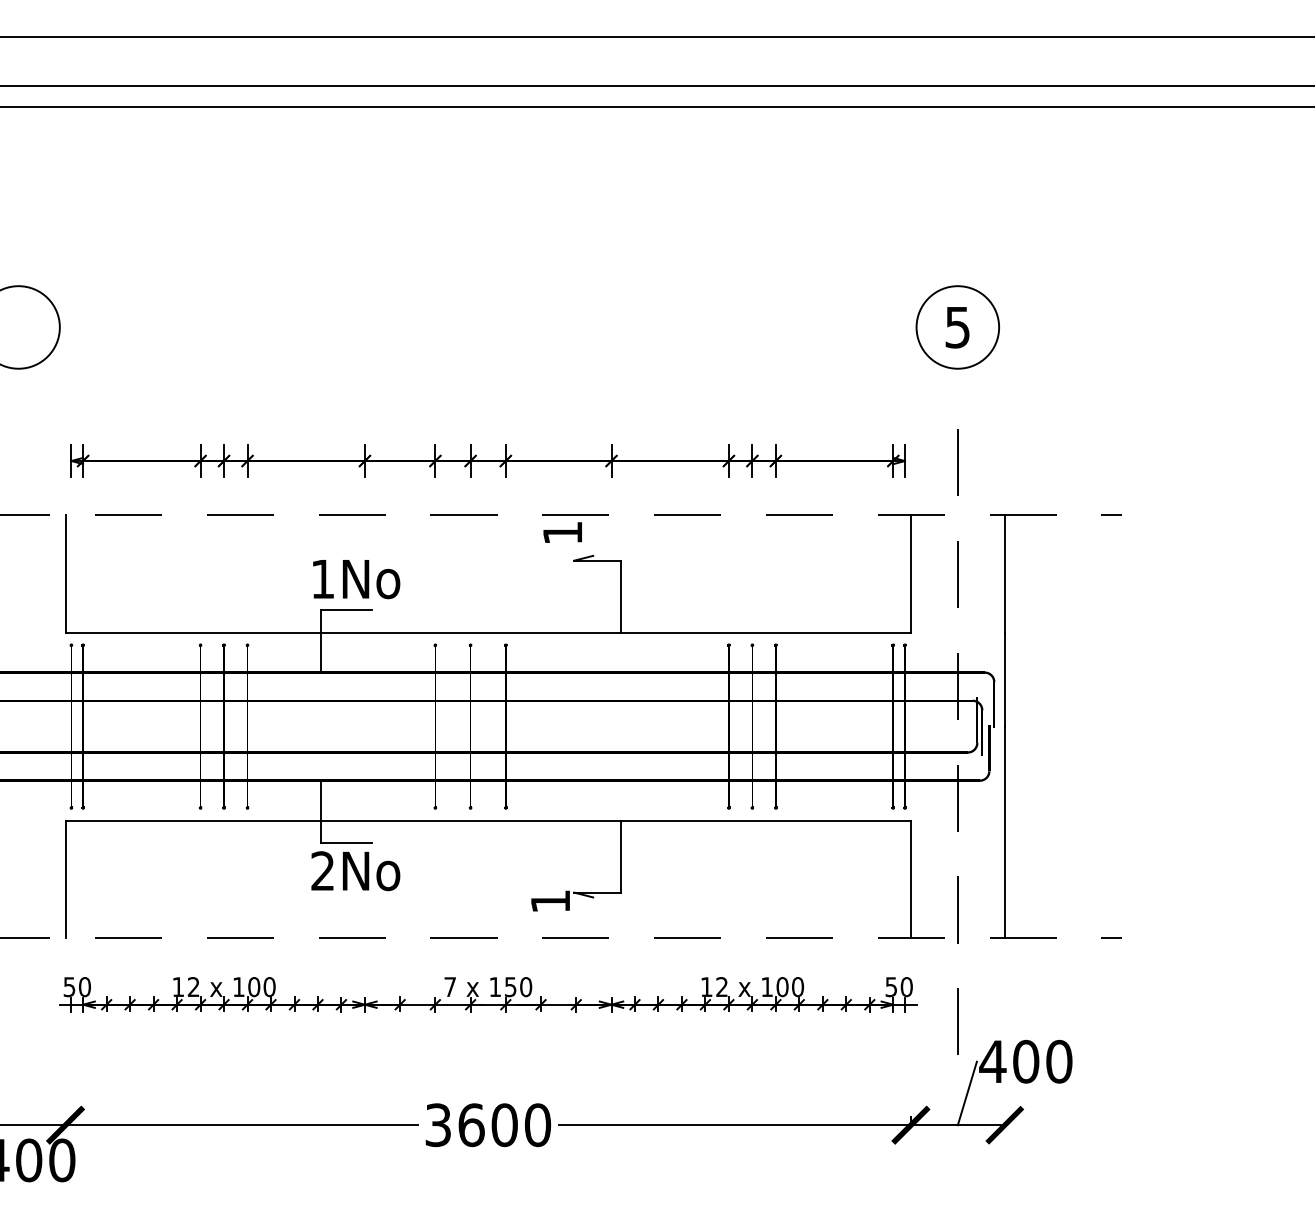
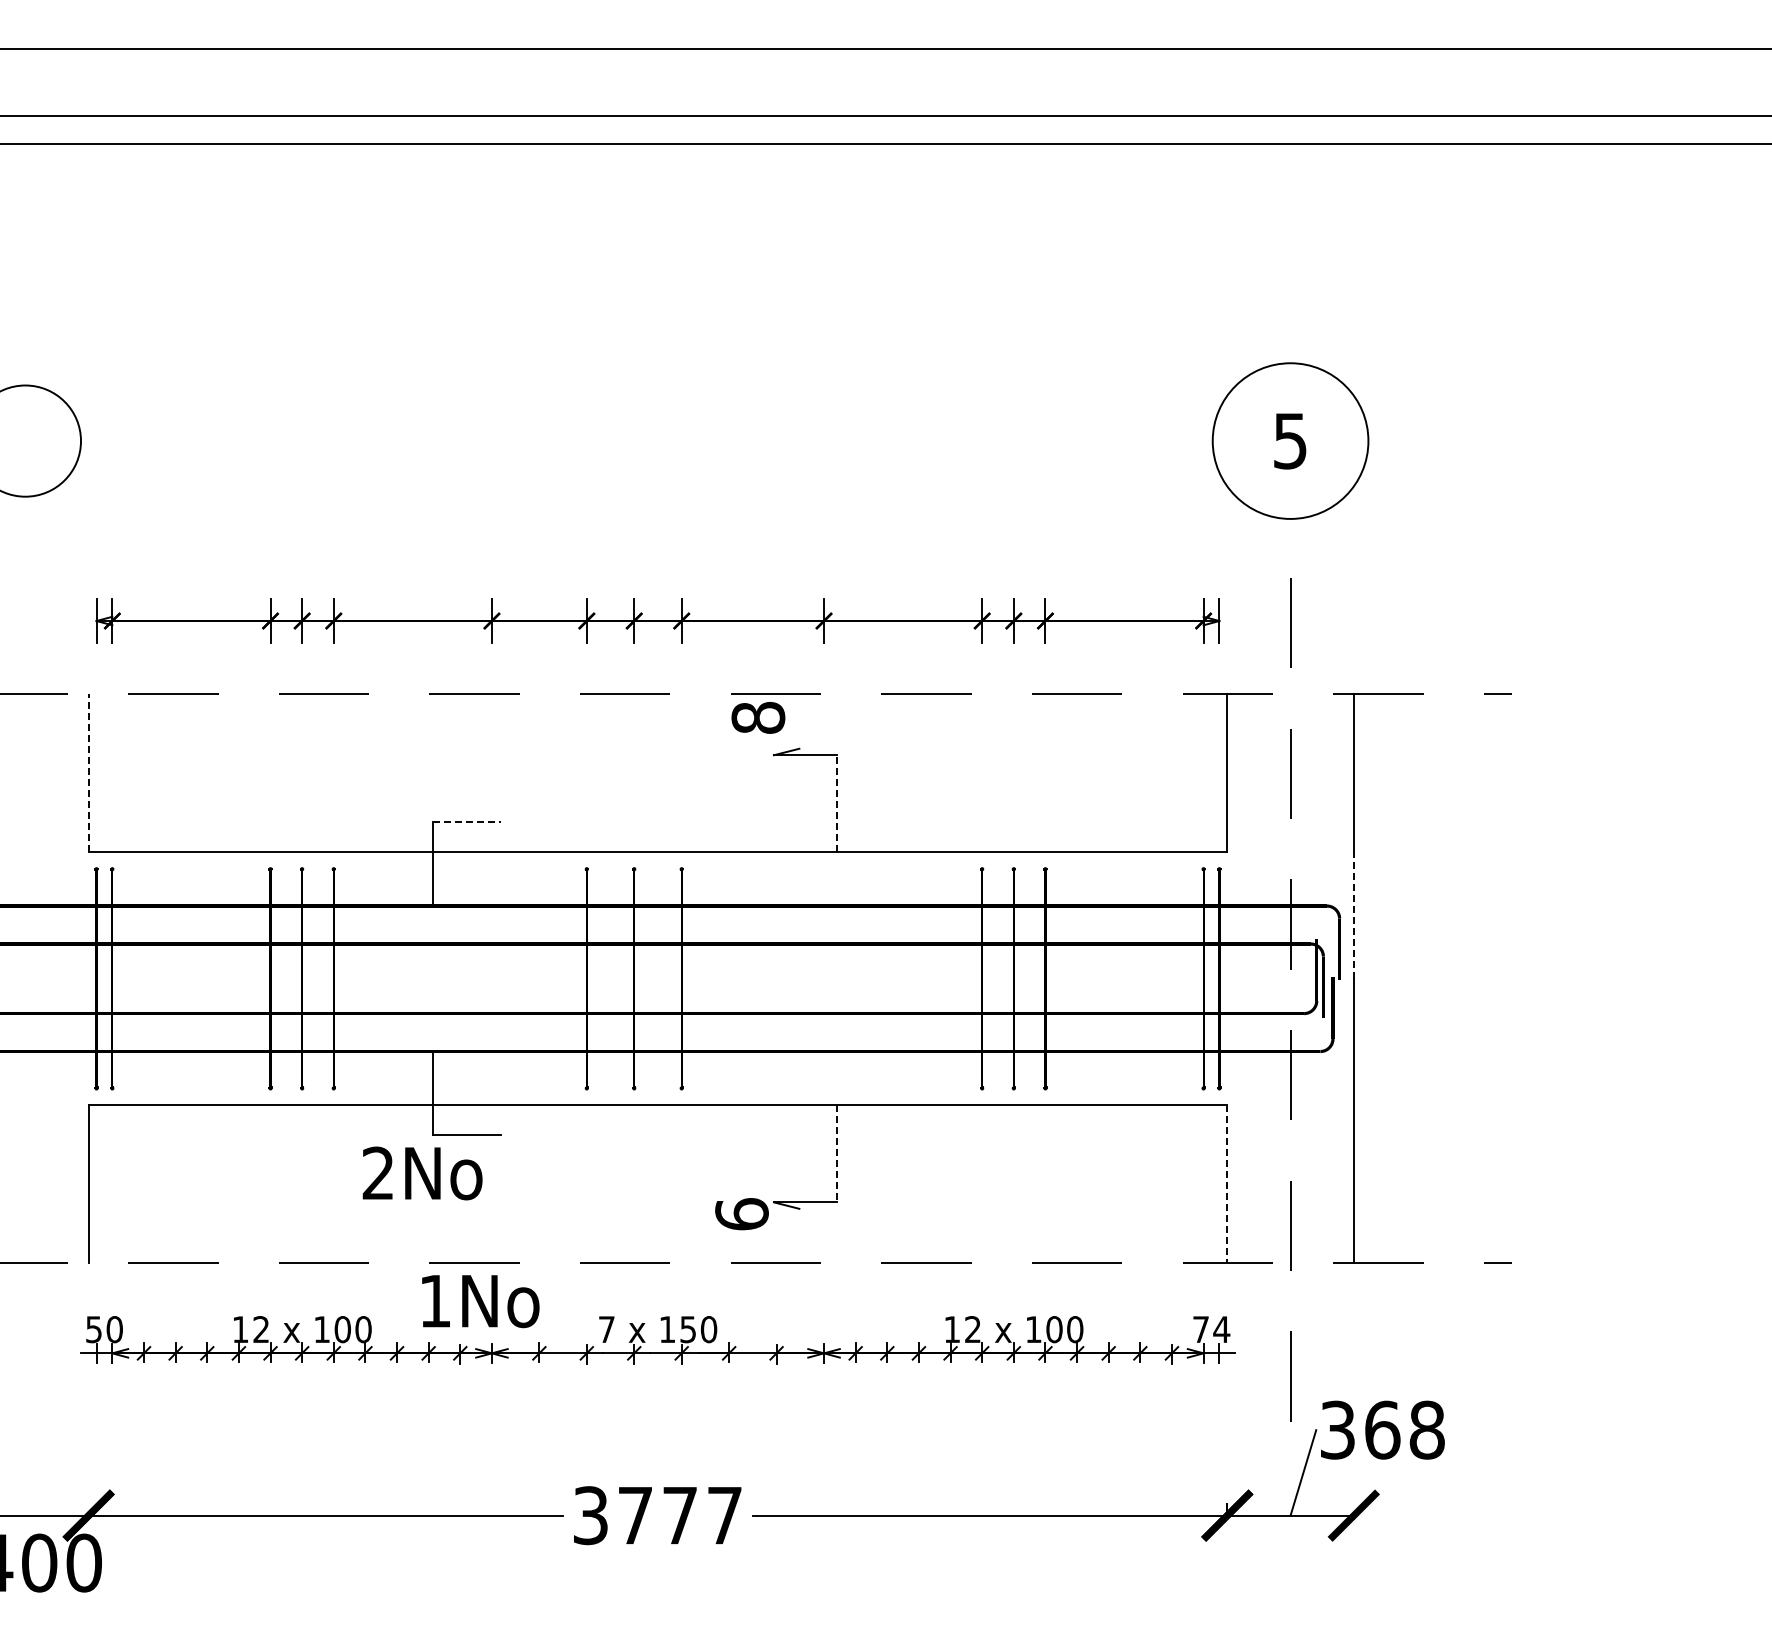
circle: (957, 327) -> (1290, 440), size x1.4
text: (562, 532) -> (758, 717), 1 -> 8
line: (65, 573) -> (88, 772), solid -> dashed
text: (356, 579) -> (480, 1301), moved
line: (621, 596) -> (837, 803), solid -> dashed
line: (346, 610) -> (467, 822), solid -> dashed
line: (1004, 679) -> (1353, 915), solid -> dashed
line: (621, 856) -> (837, 1153), solid -> dashed
text: (355, 871) -> (422, 1173), moved
line: (911, 879) -> (1227, 1184), solid -> dashed
text: (550, 901) -> (741, 1214), 1 -> 6
text: (899, 987) -> (1211, 1329), 50 -> 74
text: (1025, 1061) -> (1381, 1429), 400 -> 368
text: (504, 1125) -> (680, 1515), 3600 -> 3777

